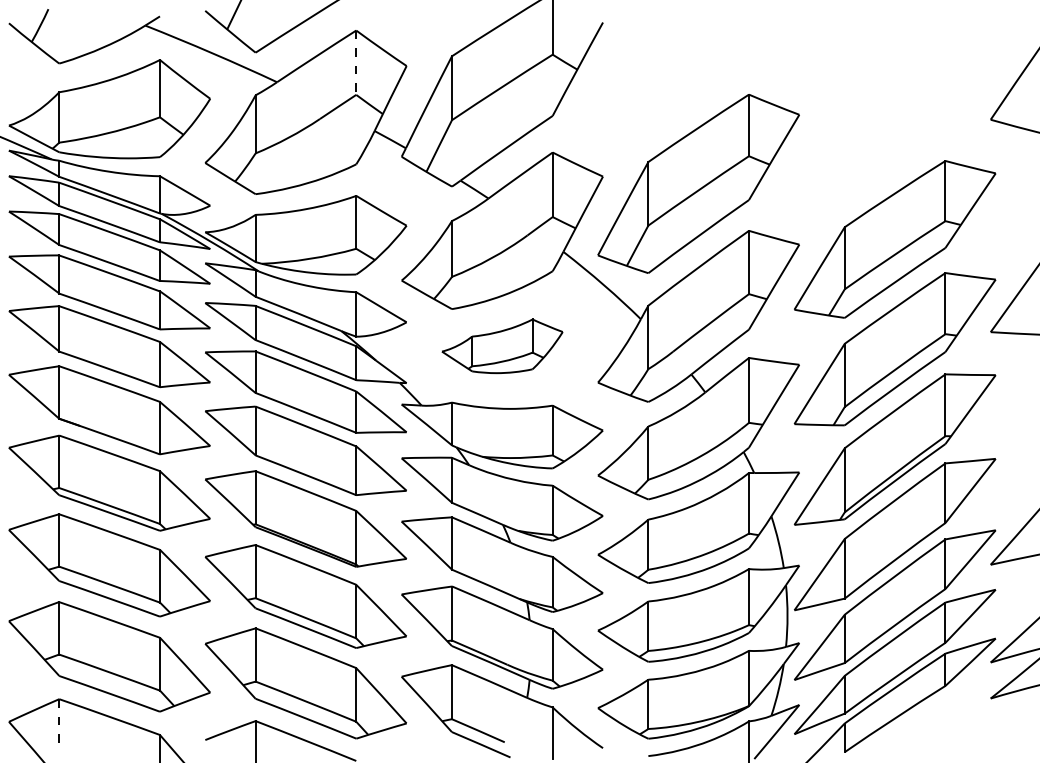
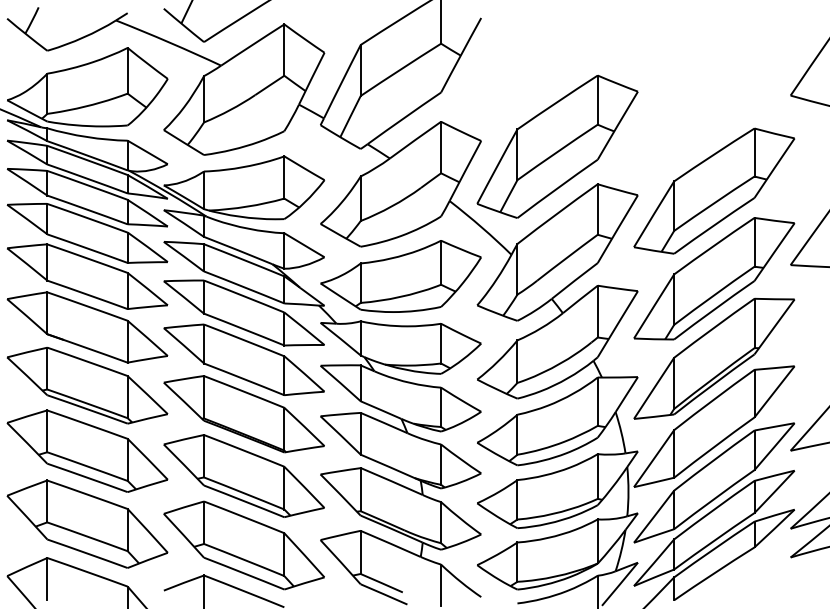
line: (356, 63) -> (284, 50), dashed -> solid
part: (501, 346) -> (400, 276), size x1.67
line: (59, 726) -> (47, 579), dashed -> solid

